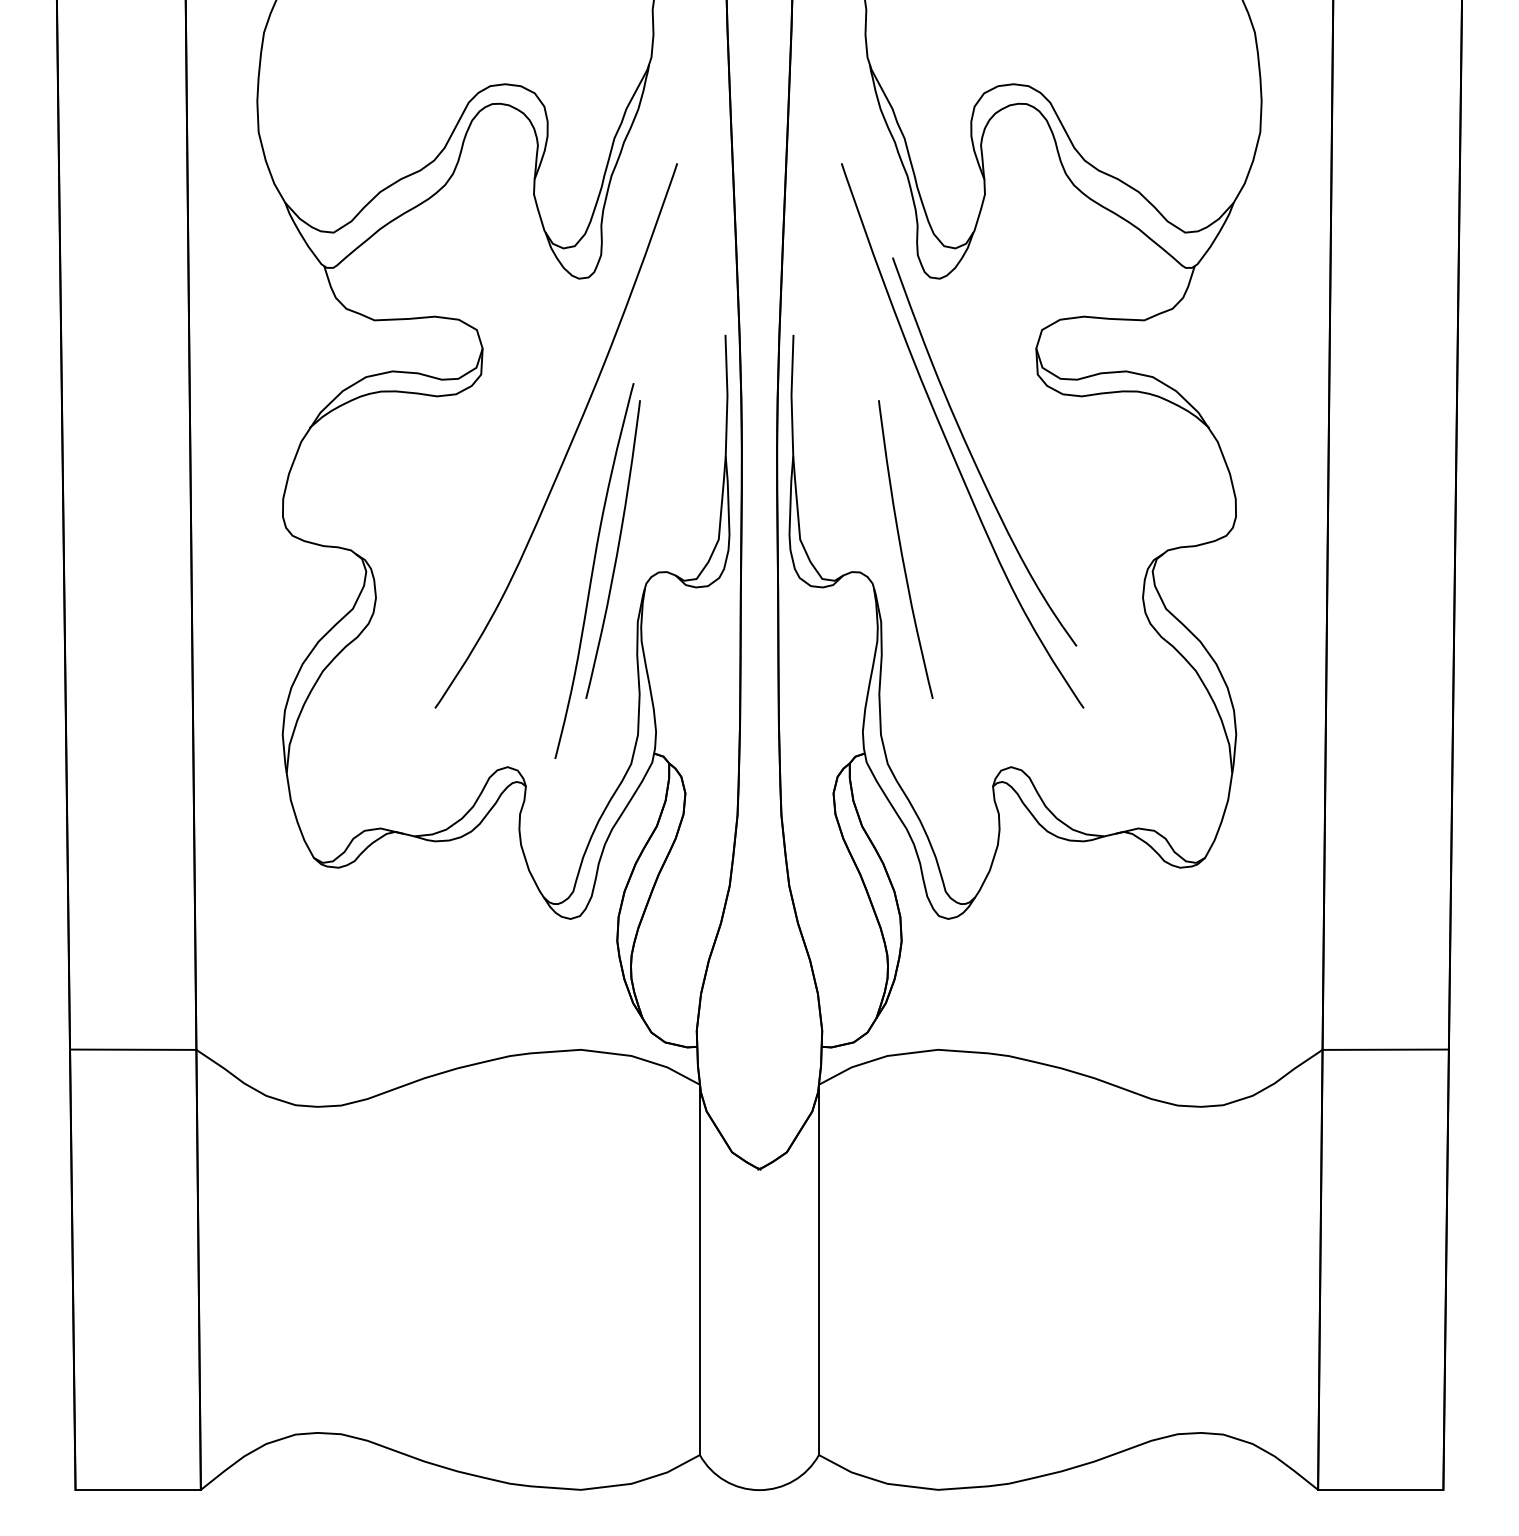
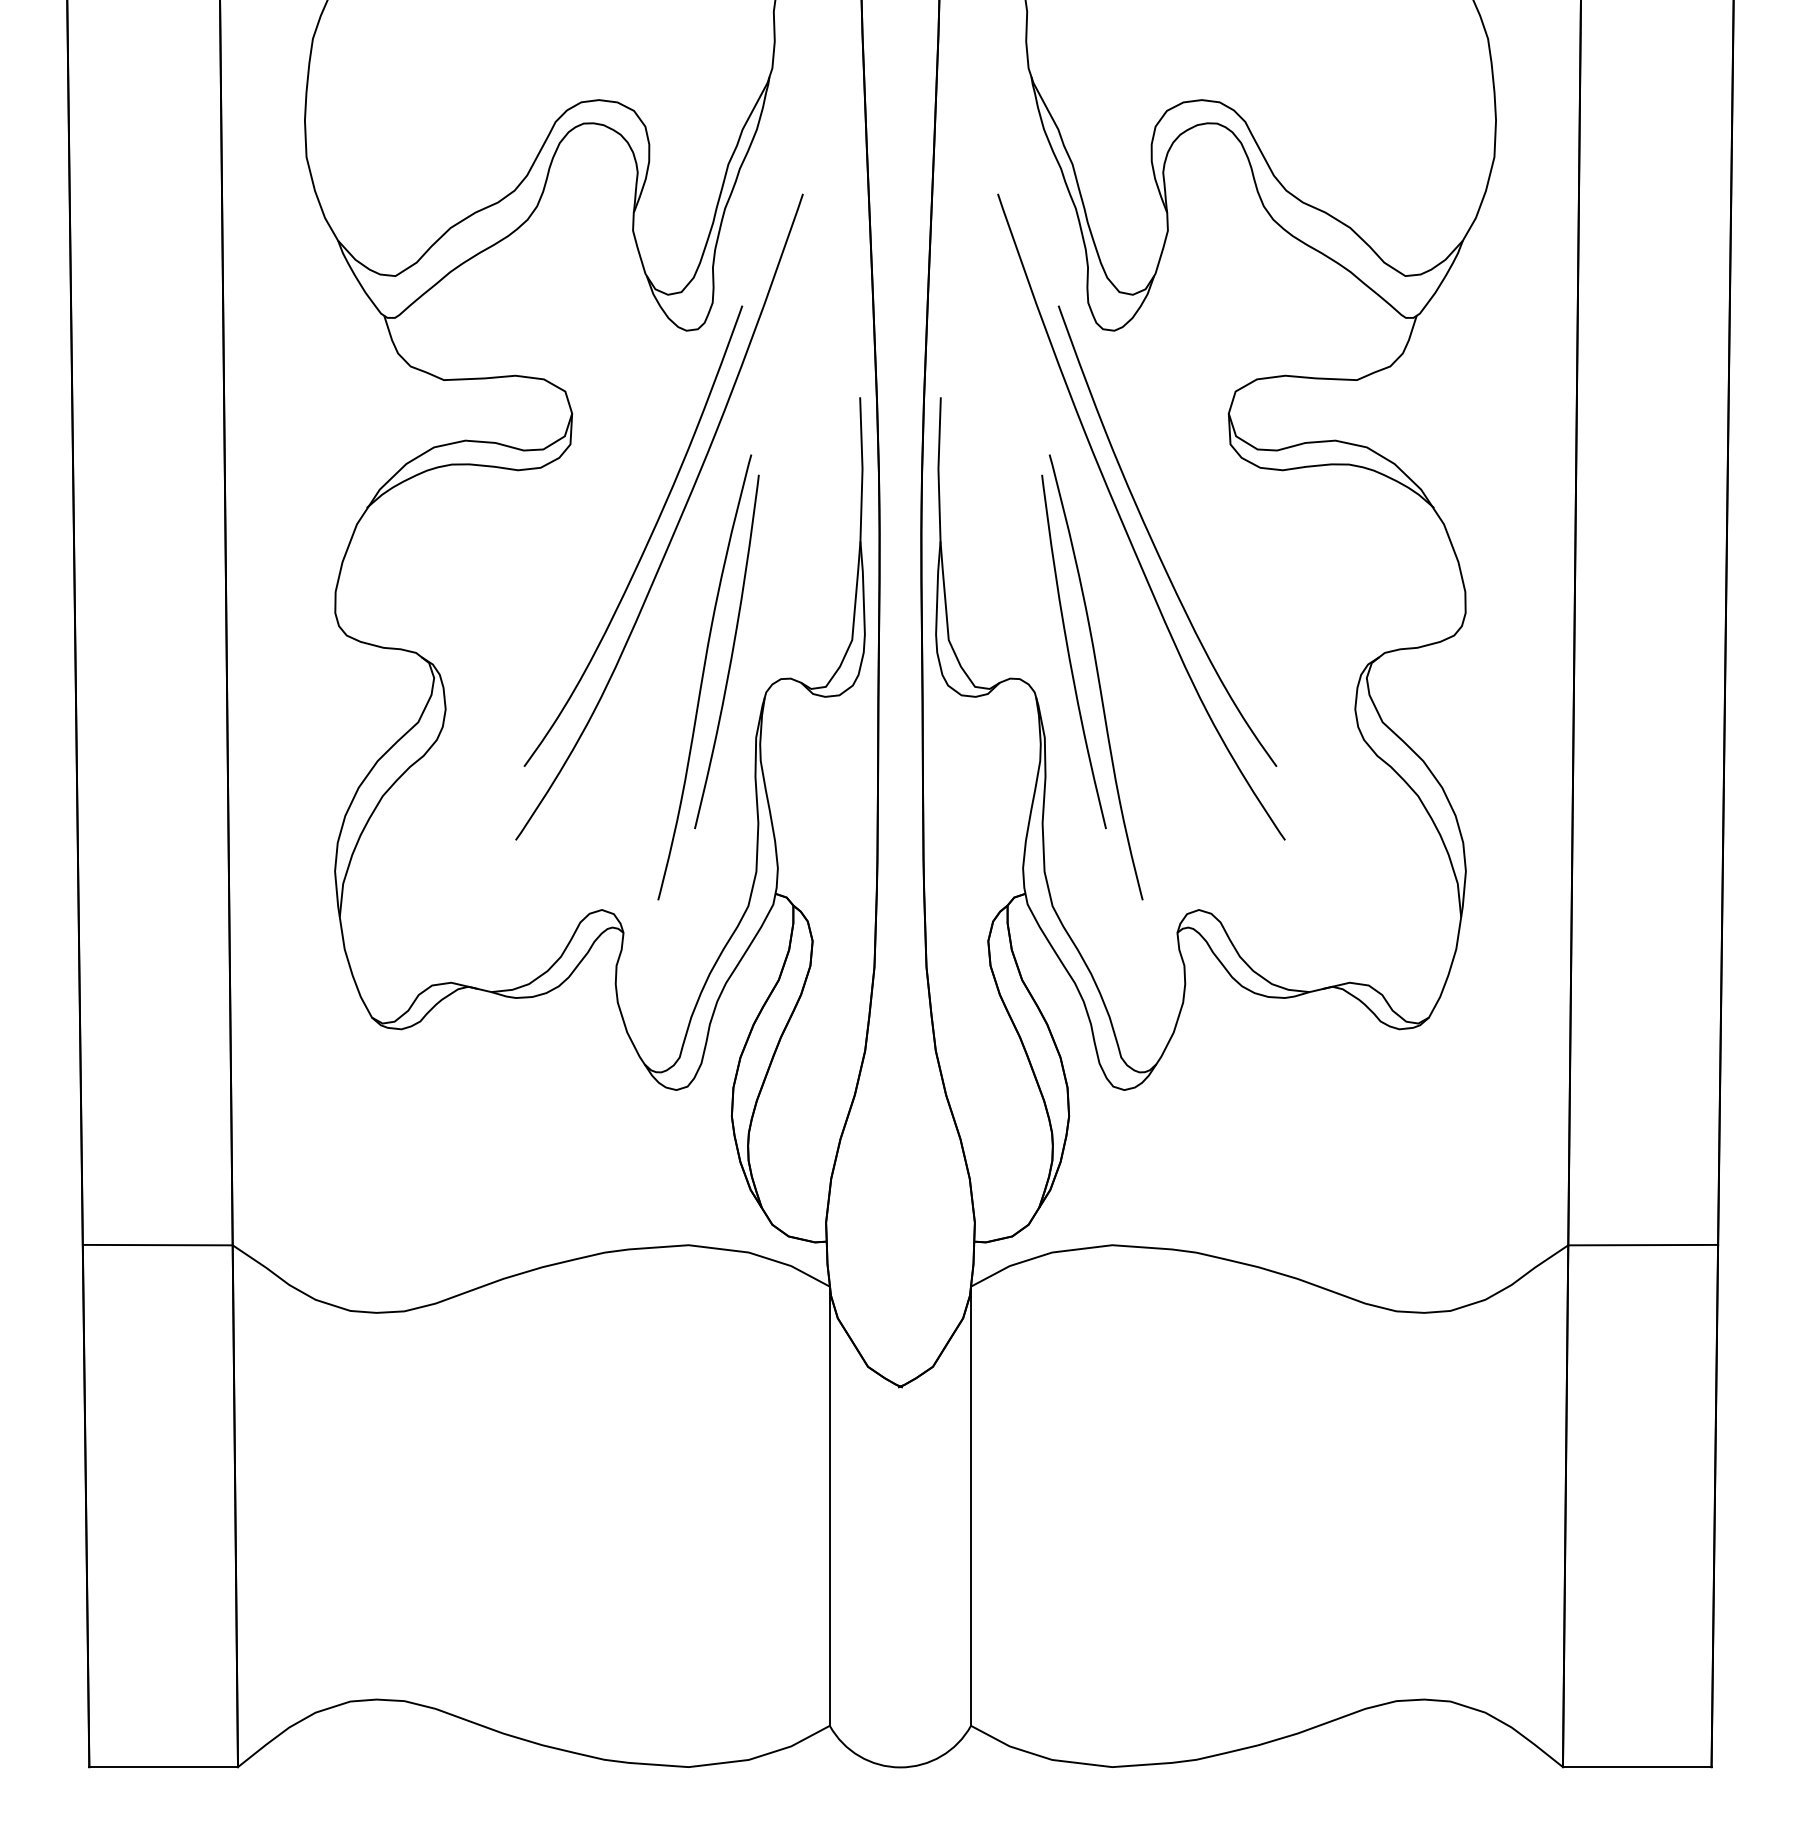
curve: (546, 456) -> (647, 541), added
curve: (925, 571) -> (1097, 677), added

